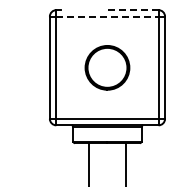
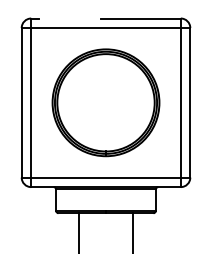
line: (130, 10) -> (139, 19), dashed -> solid
line: (107, 16) -> (106, 27), dashed -> solid
part: (107, 67) -> (106, 102), size x1.67

